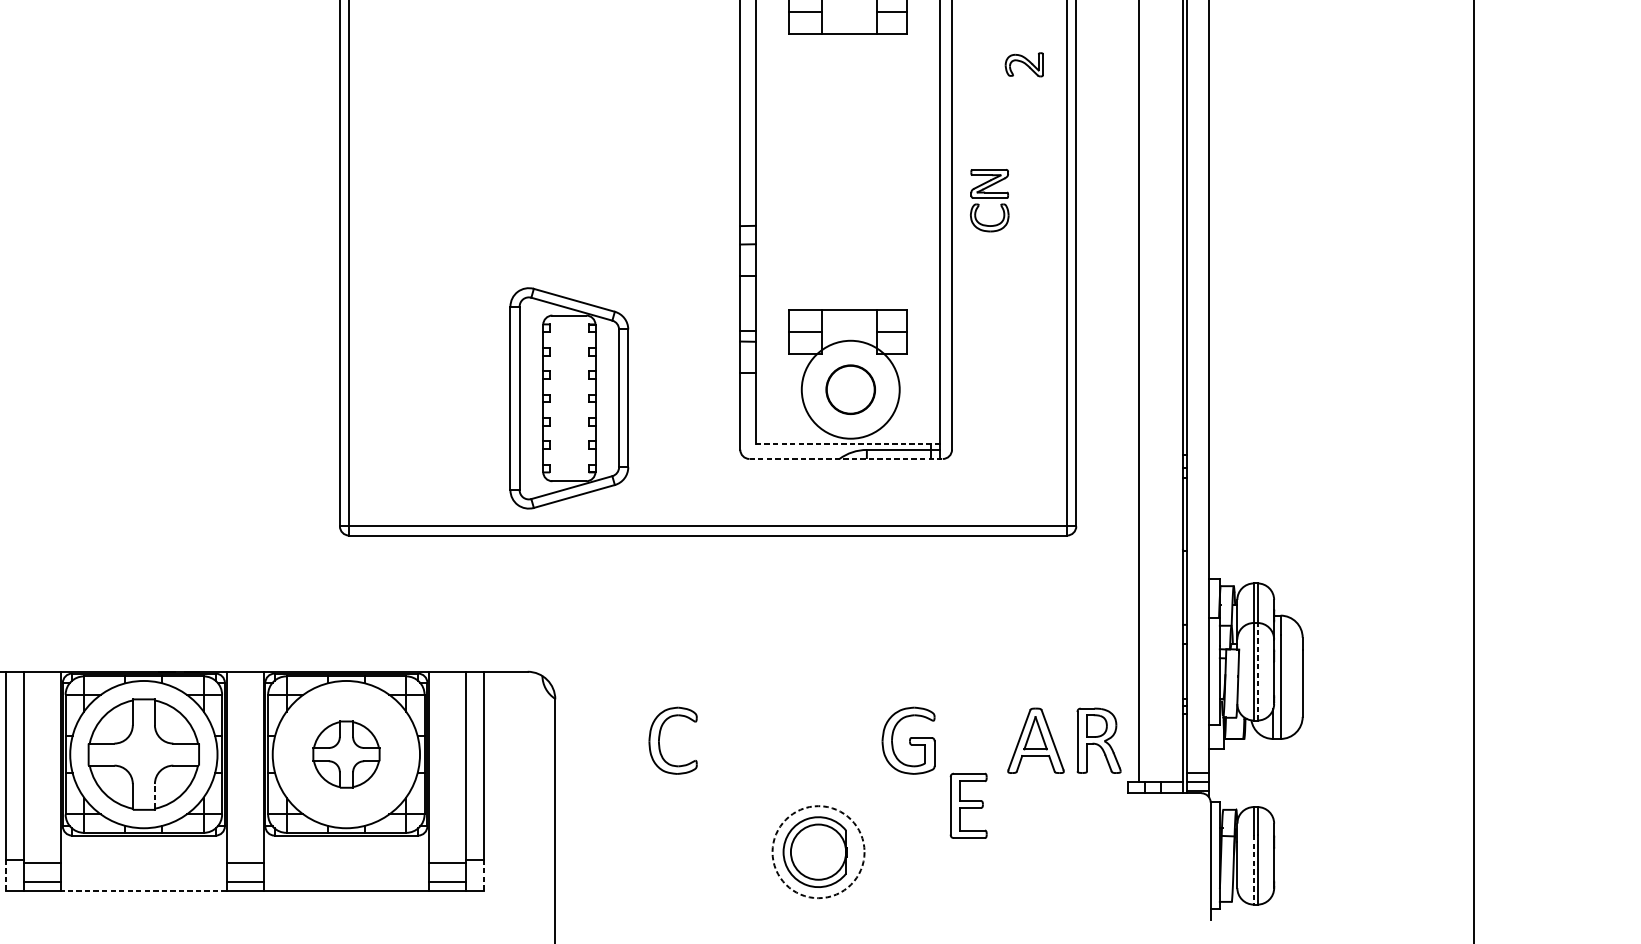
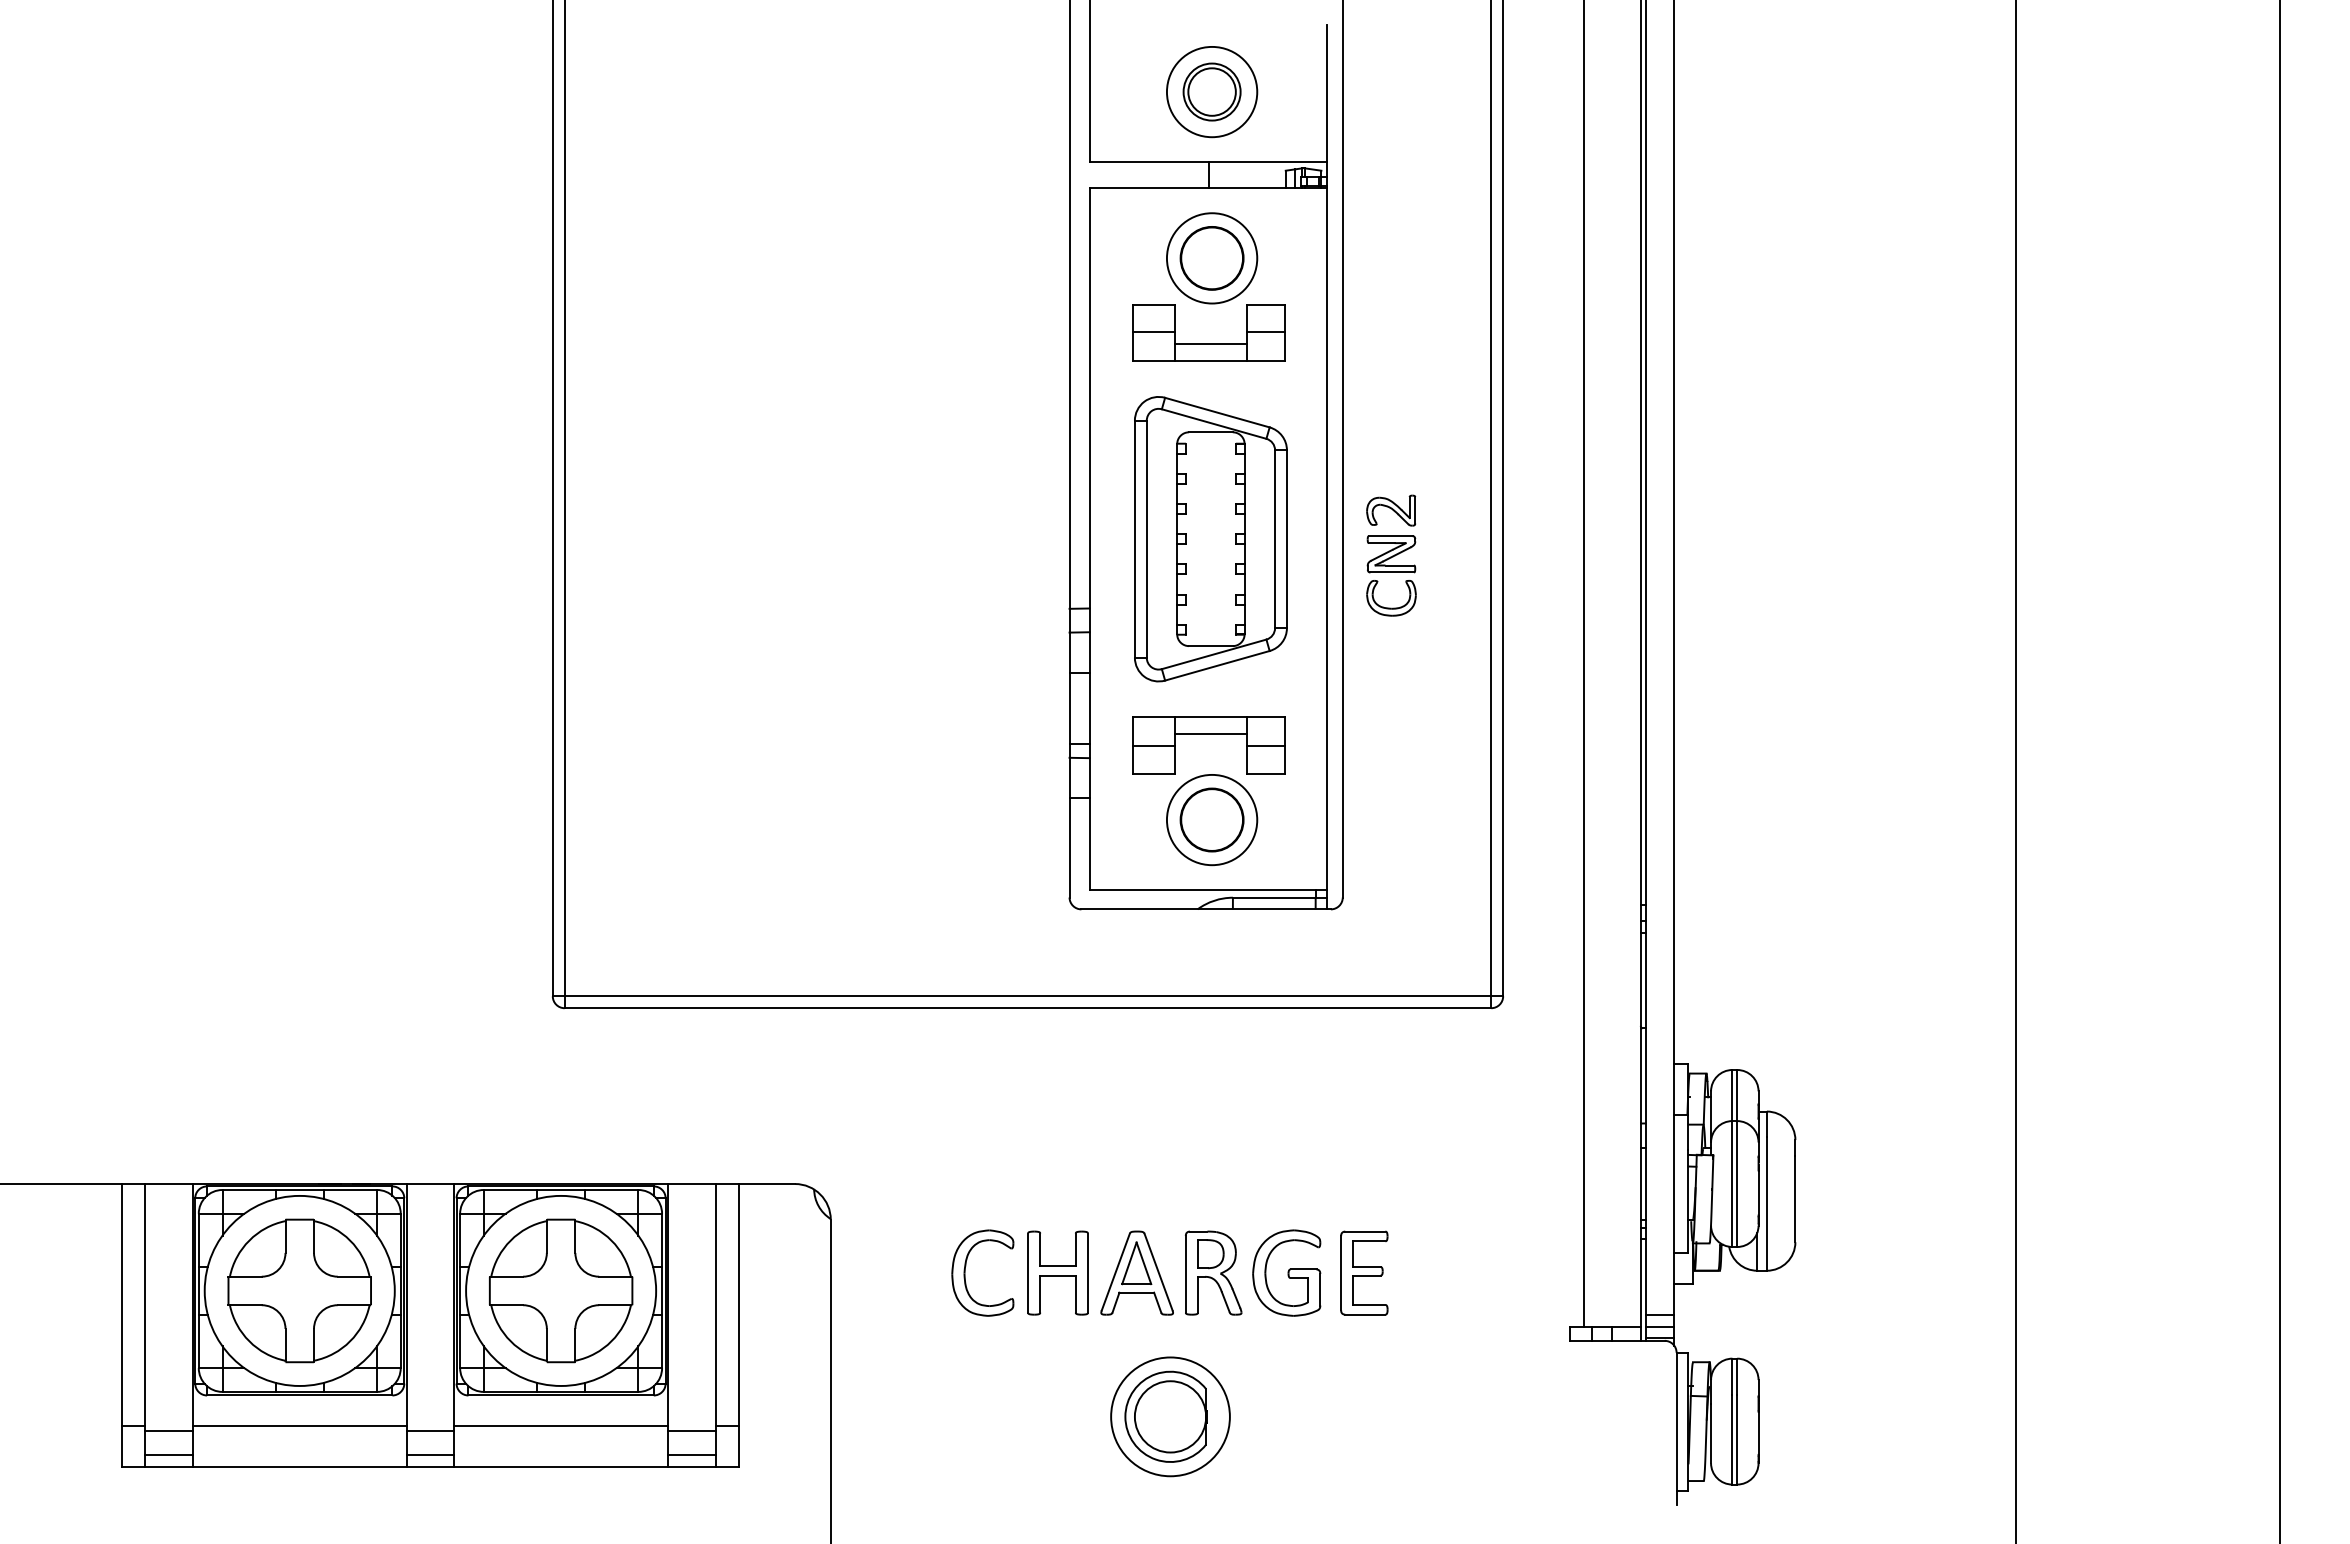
line: (849, 21) -> (1210, 344), added
part: (1023, 64) -> (1390, 510), moved
line: (849, 323) -> (1210, 734), added
circle: (850, 389) -> (1211, 819), size x0.71
part: (569, 398) -> (1210, 539), moved
line: (847, 444) -> (1208, 890), dashed -> solid
line: (846, 459) -> (1206, 909), dashed -> solid
line: (1257, 672) -> (1737, 1184), dashed -> solid
part: (730, 740) -> (1057, 1272), added
part: (1035, 740) -> (1136, 1272), moved
part: (1099, 740) -> (1213, 1272), moved
part: (346, 754) -> (561, 1290), size x1.67
line: (155, 796) -> (314, 1344), dashed -> solid
part: (968, 805) -> (1364, 1272), moved
circle: (818, 851) -> (1170, 1416), dashed -> solid
line: (143, 859) -> (299, 1426), added
line: (346, 859) -> (561, 1426), added
line: (1253, 869) -> (1732, 1439), dashed -> solid
line: (5, 875) -> (121, 1446), dashed -> solid
line: (484, 875) -> (739, 1447), dashed -> solid
line: (143, 890) -> (299, 1466), dashed -> solid

